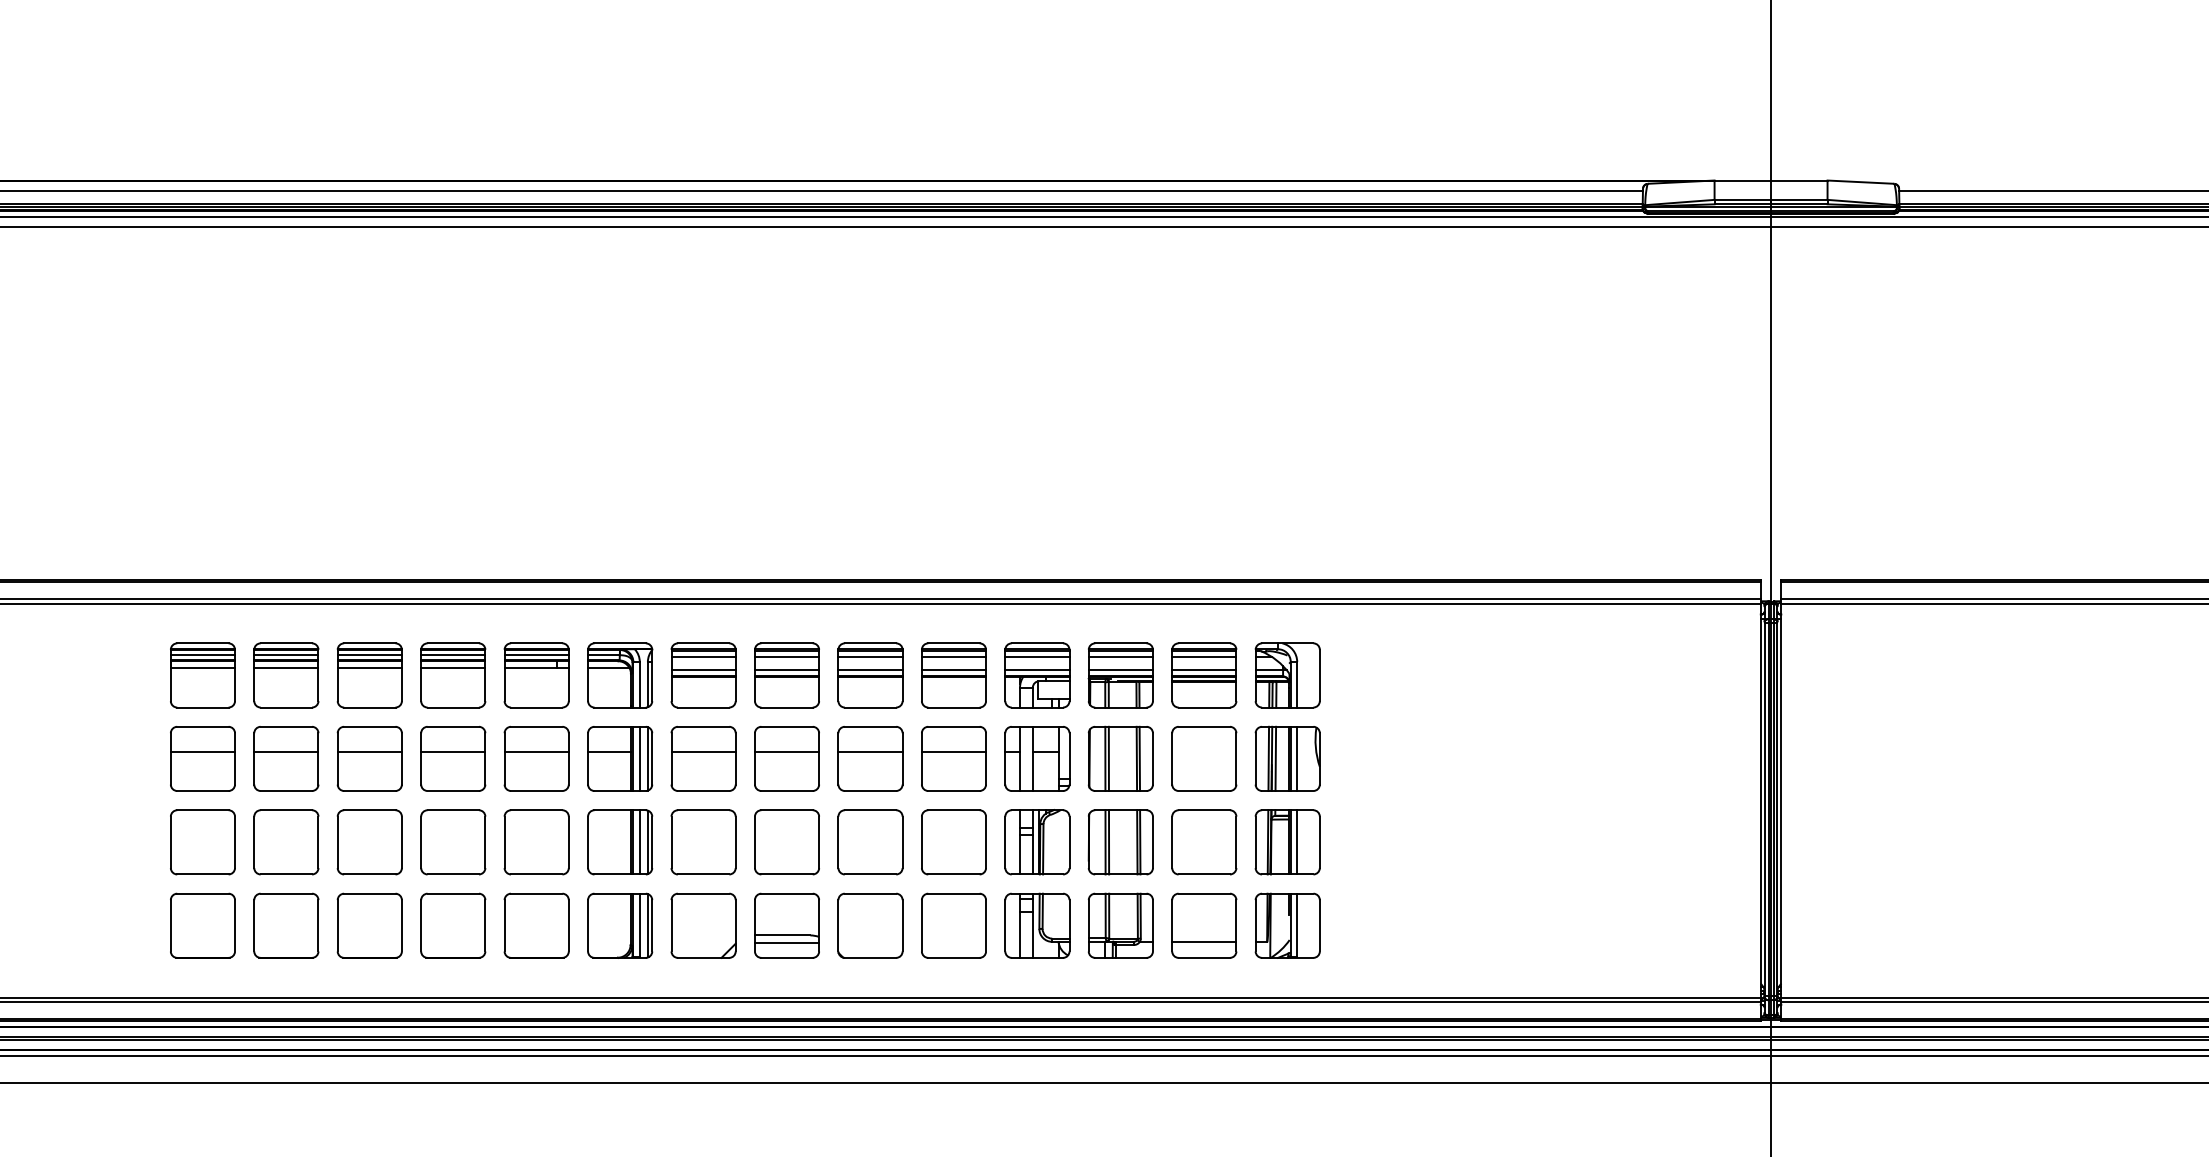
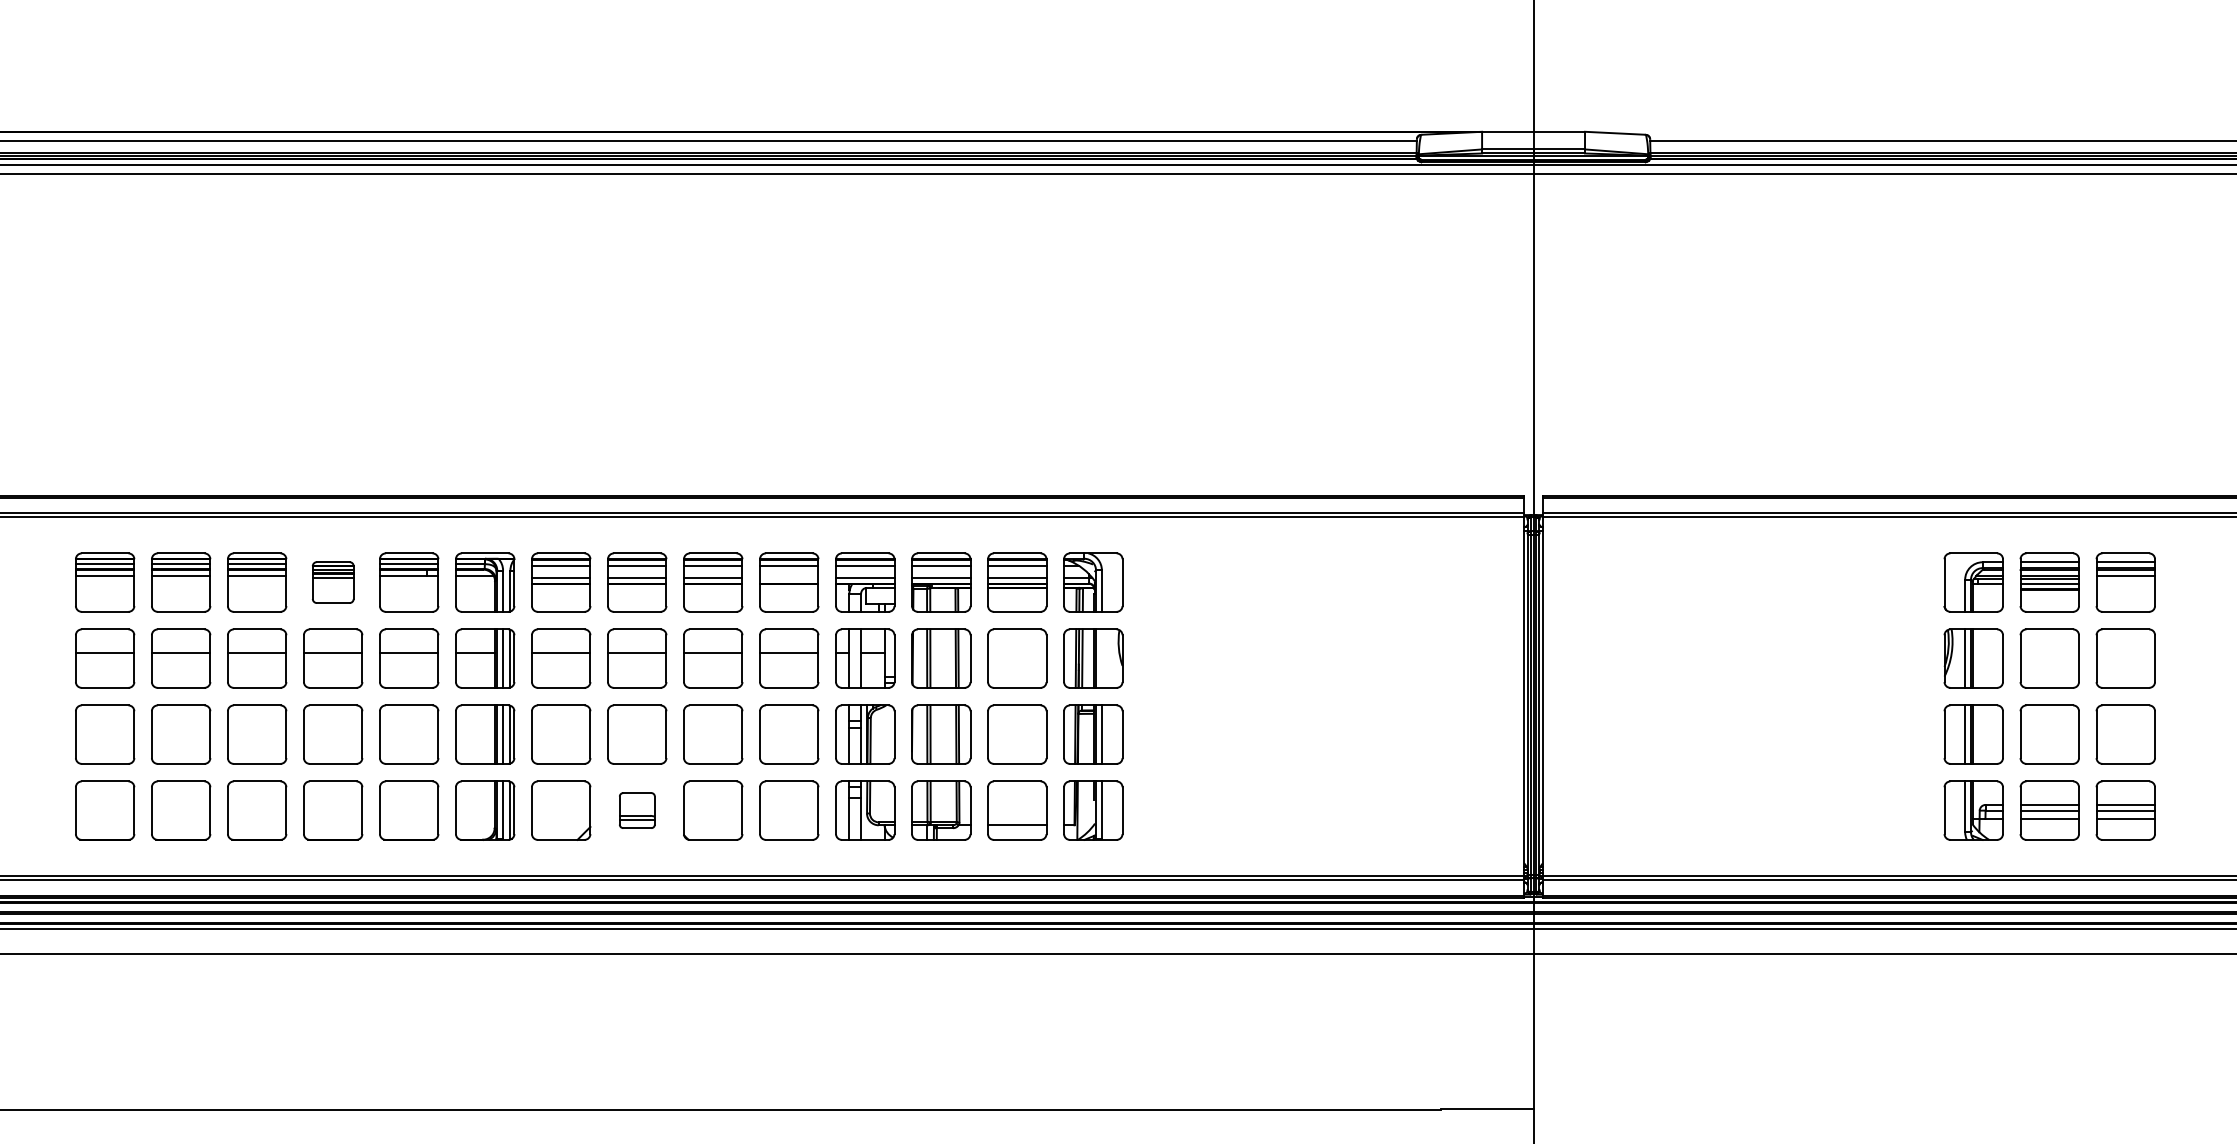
line: (954, 669) -> (789, 577), removed
part: (453, 675) -> (333, 582), size x0.7
line: (1296, 758) -> (1101, 658), removed
part: (787, 925) -> (637, 810), size x0.6

